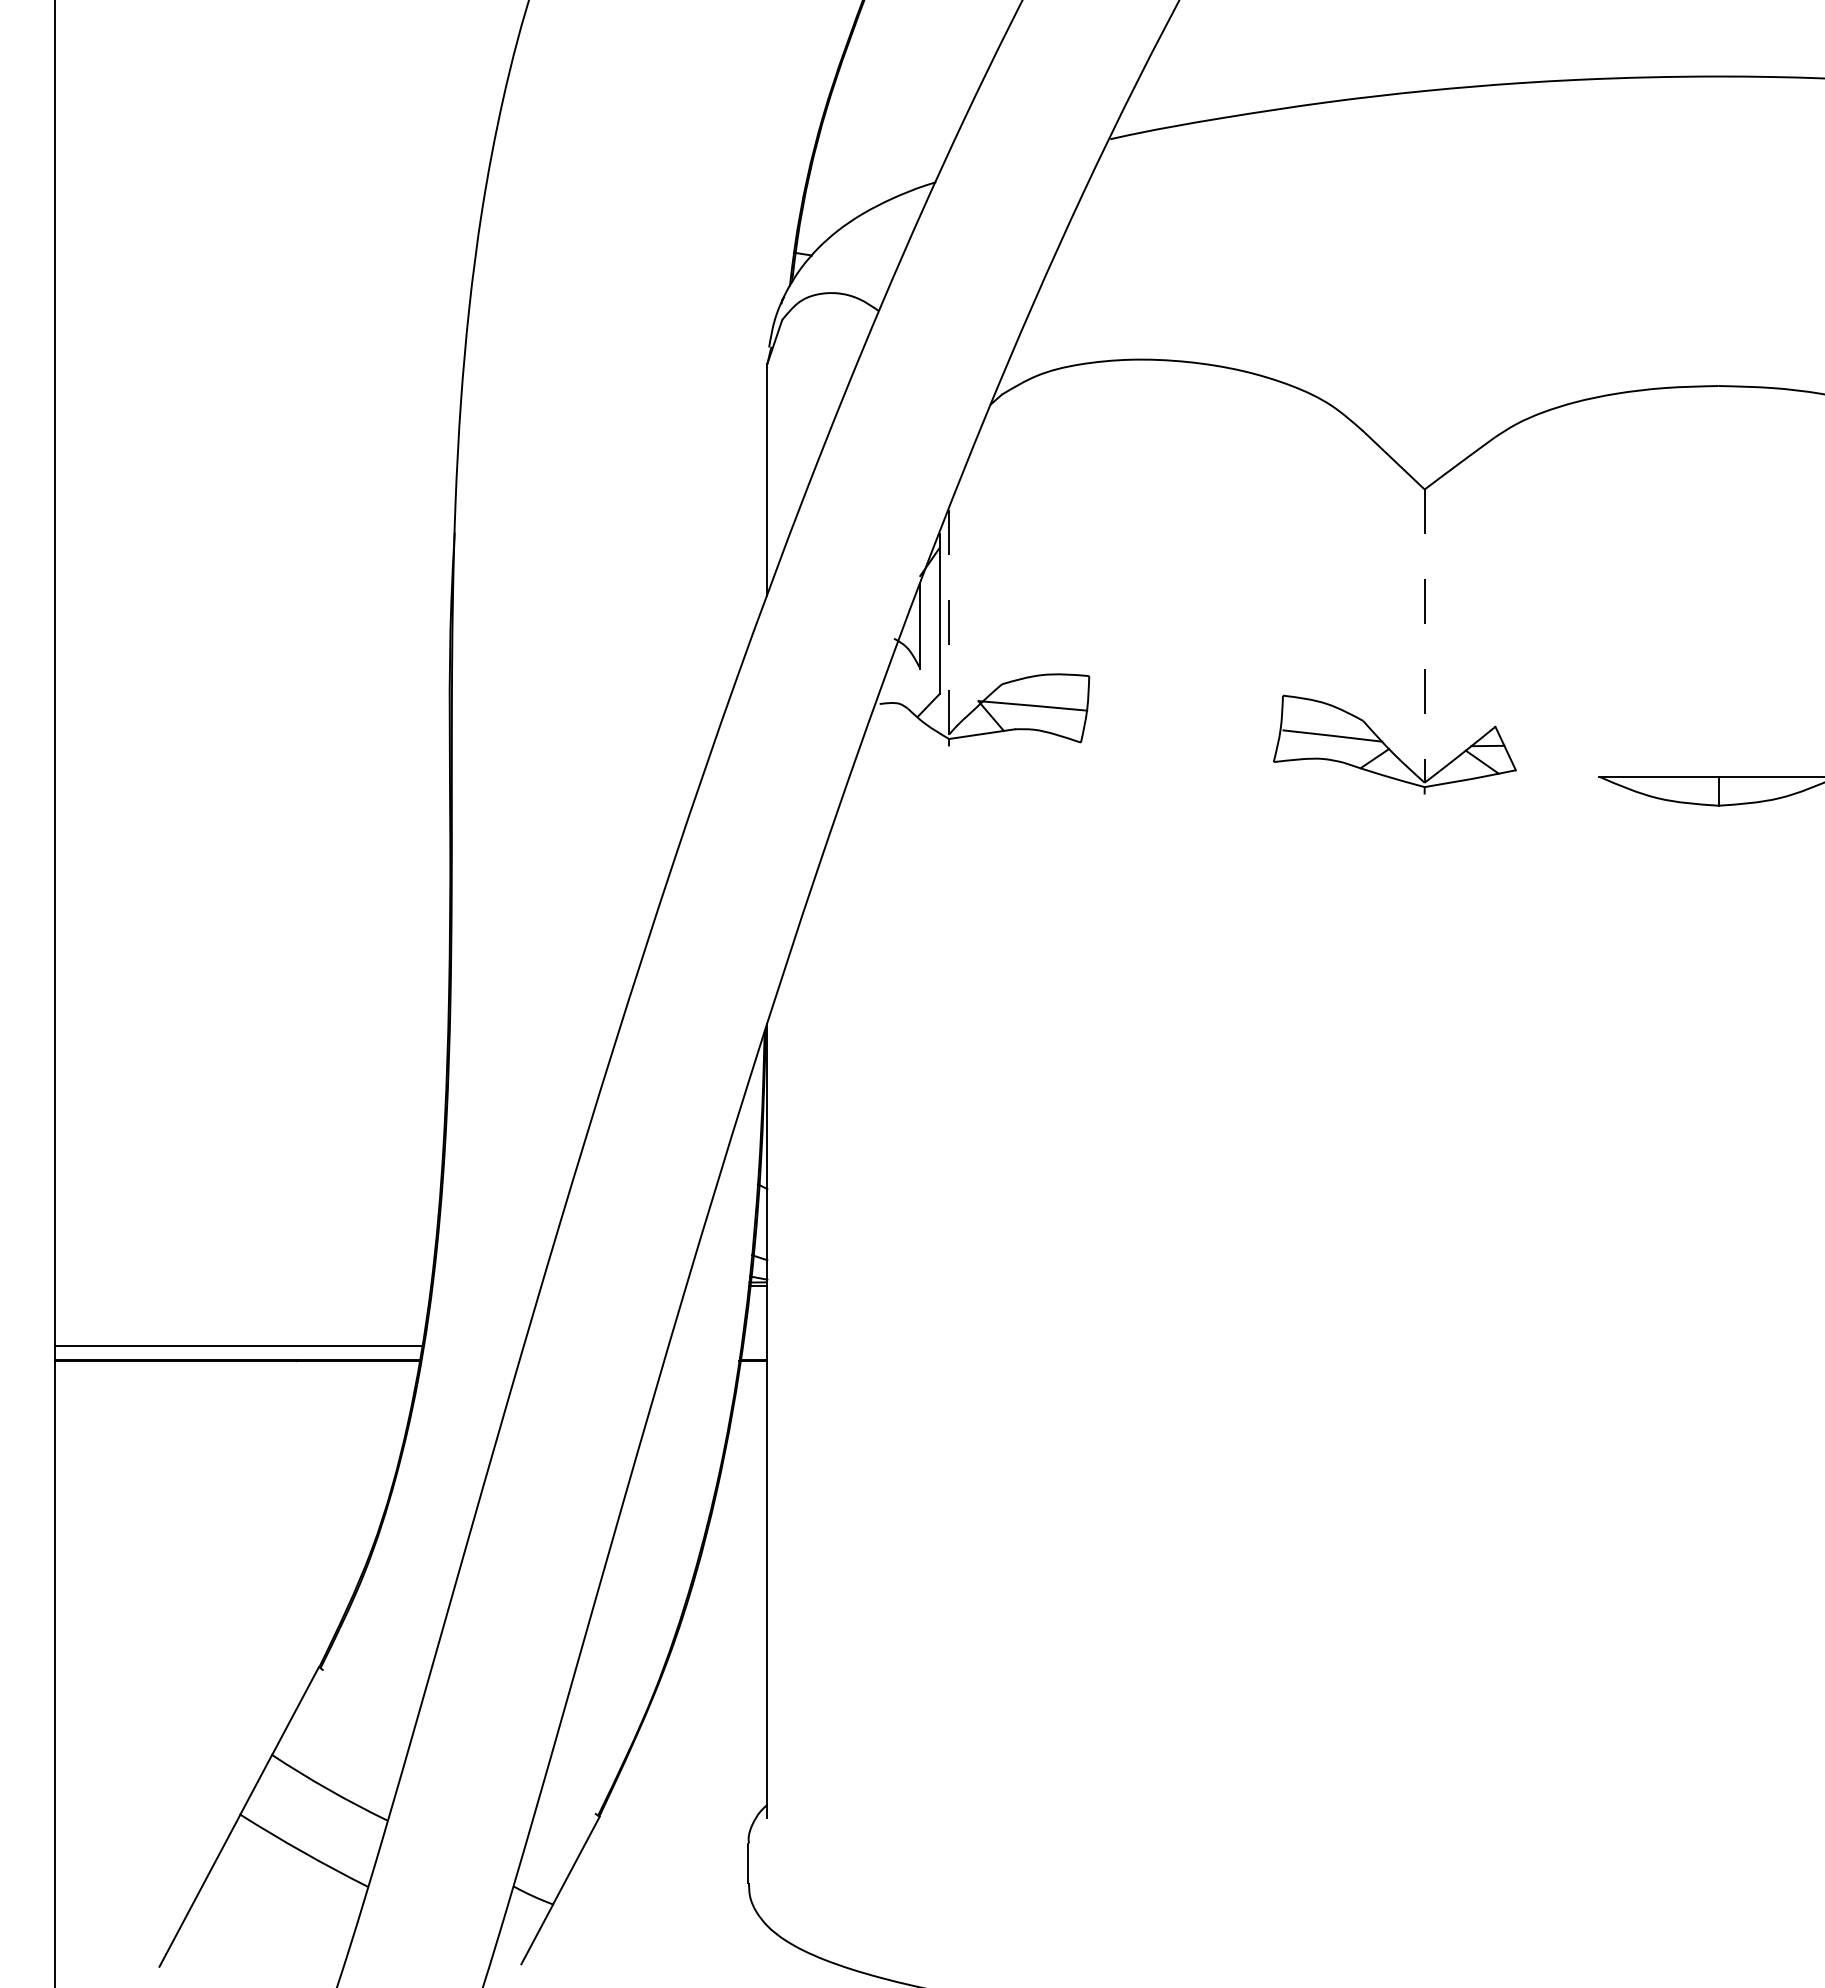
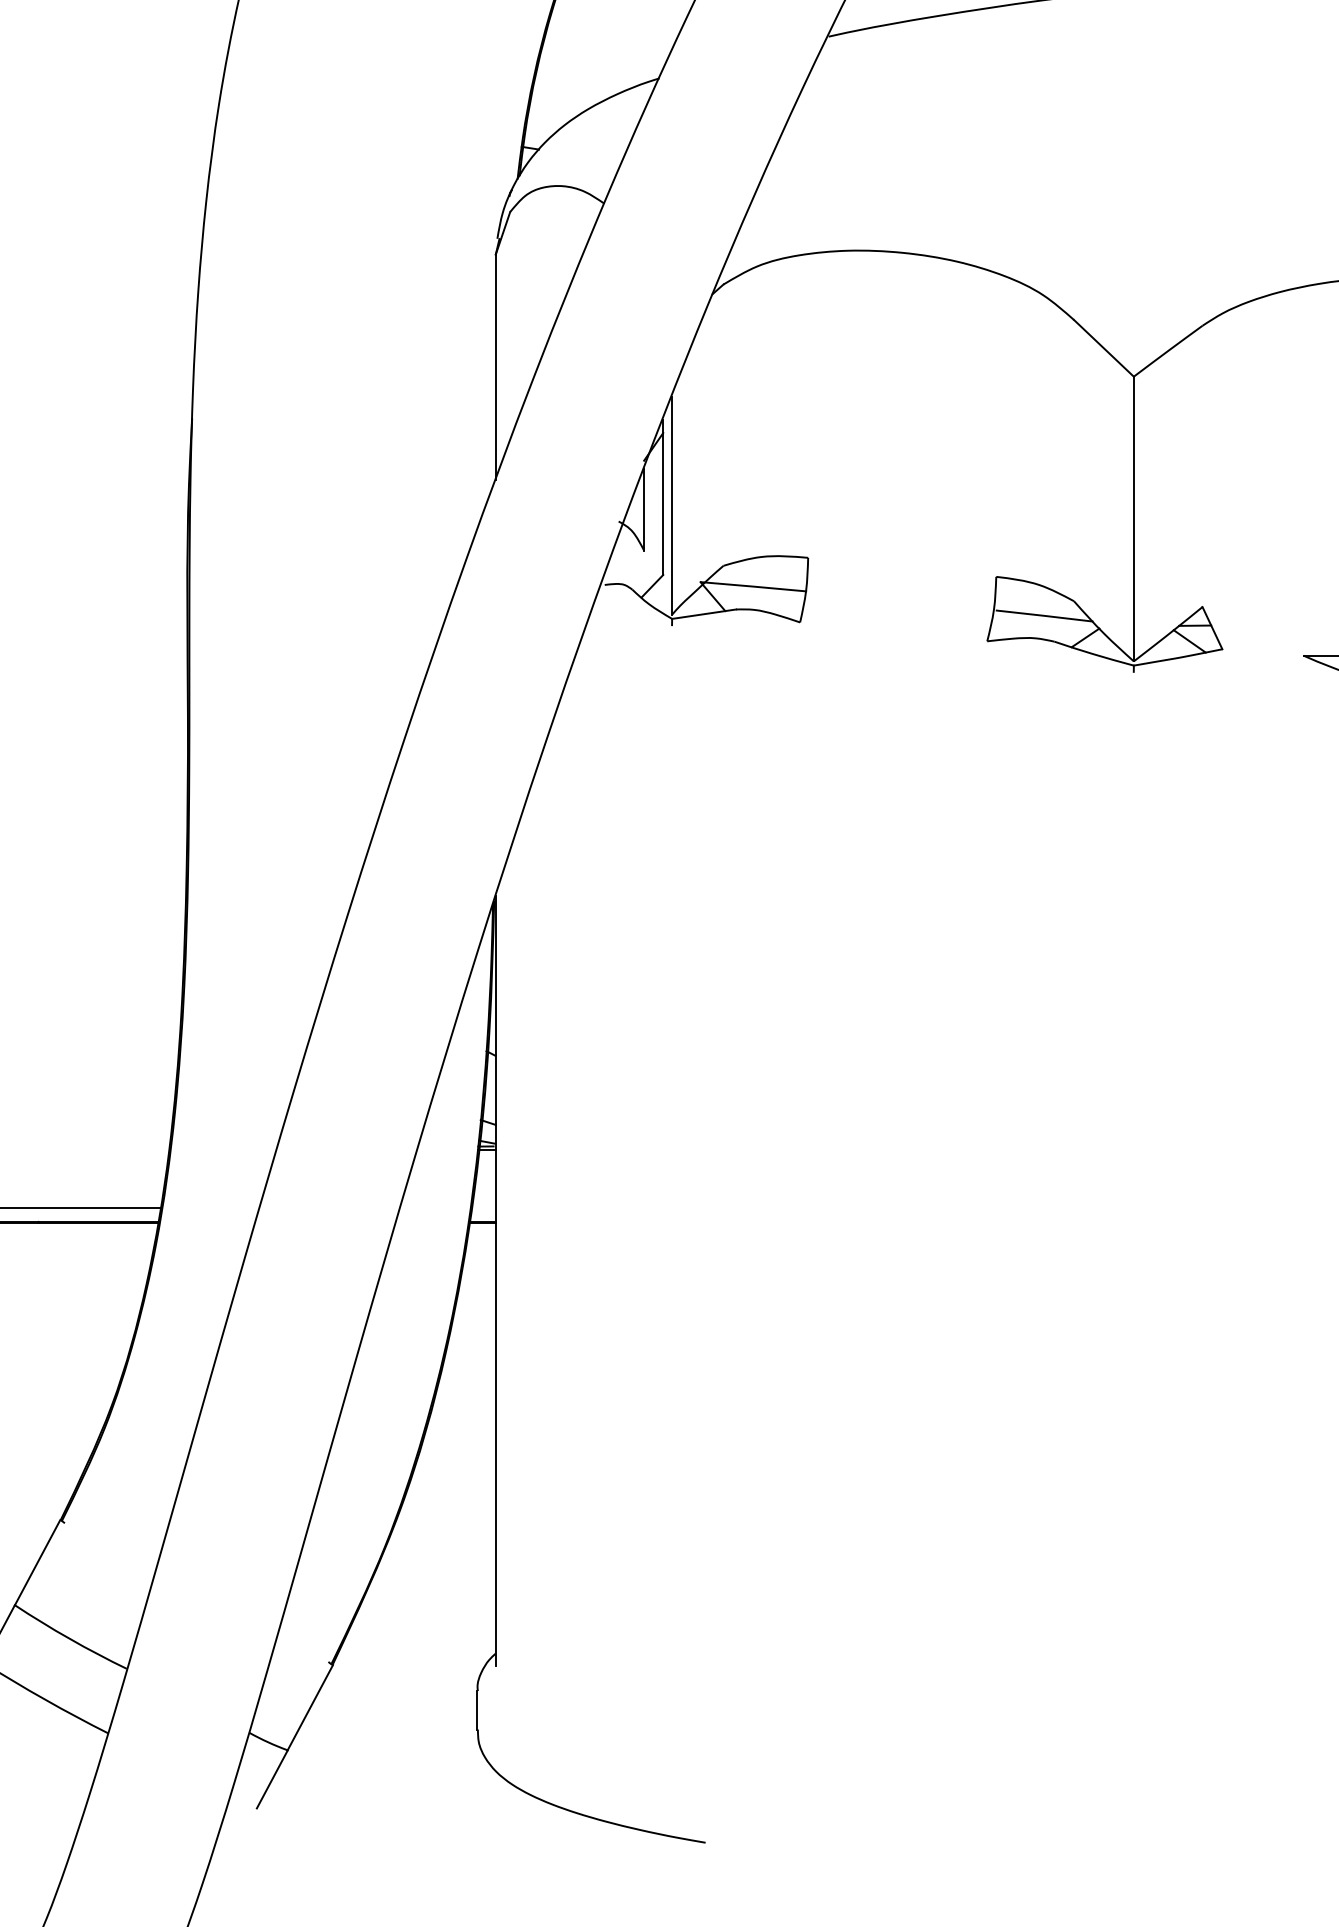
line: (949, 622) -> (672, 505), dashed -> solid
line: (1424, 636) -> (1133, 519), dashed -> solid

